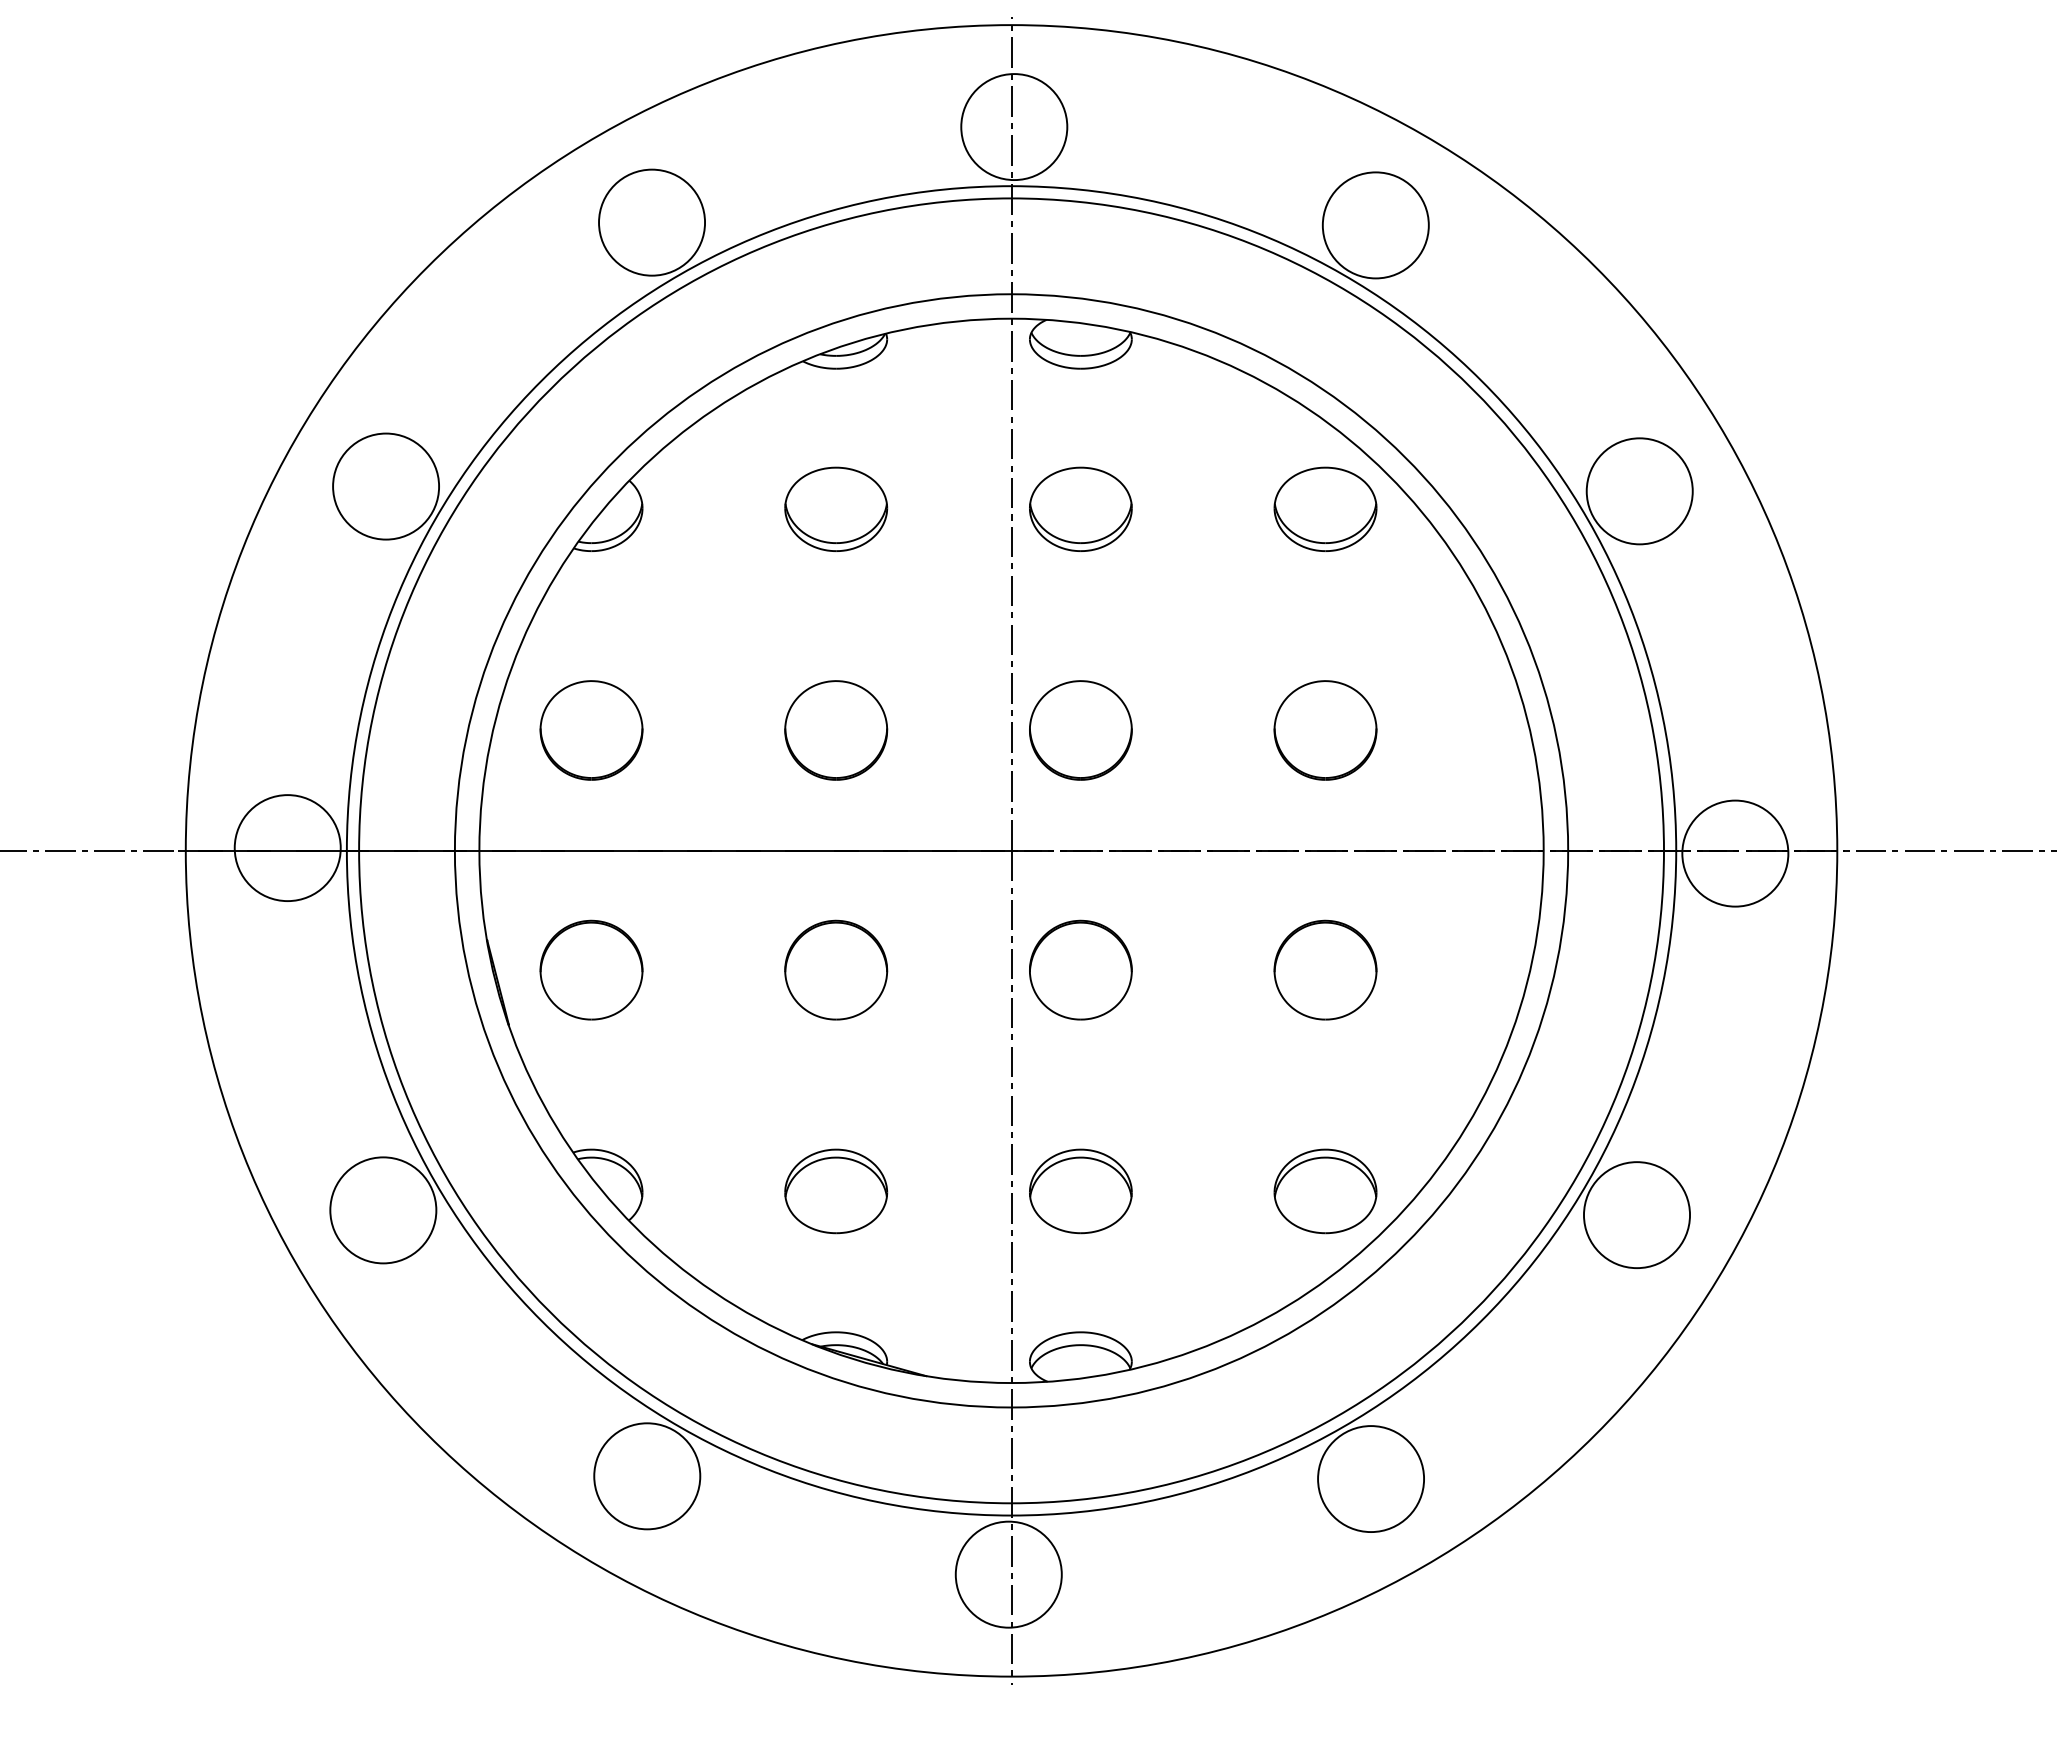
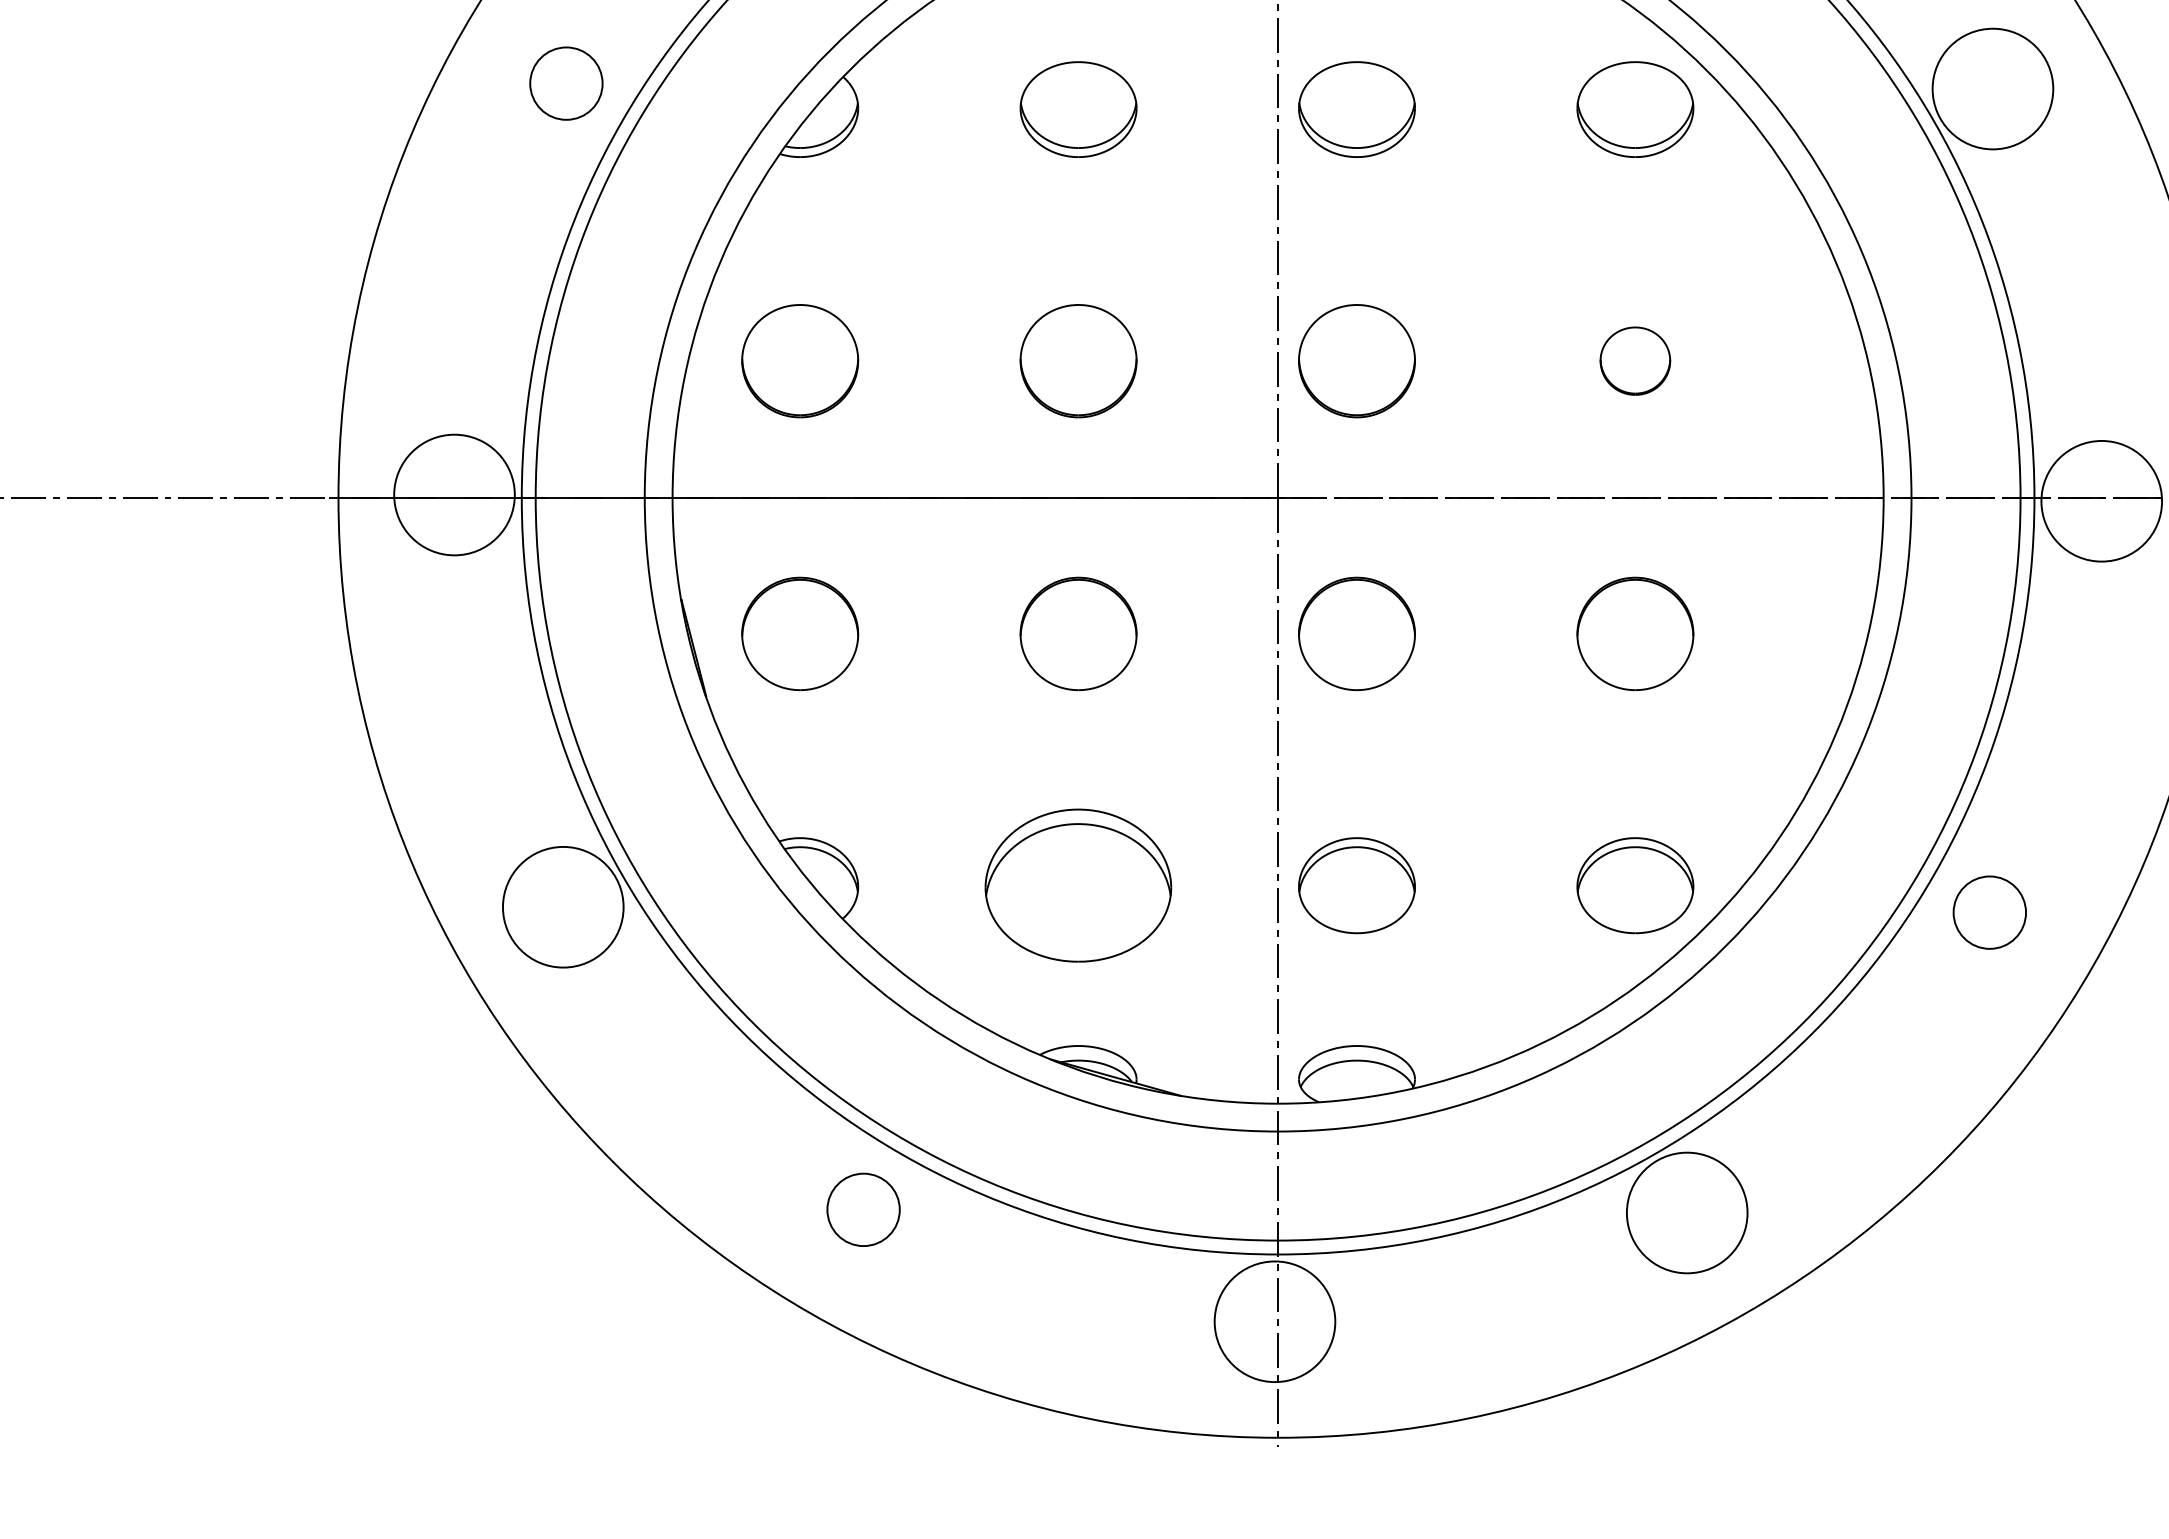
circle: (386, 486) -> (566, 83), size x0.6
part: (1325, 730) -> (1635, 361), size x0.6
part: (836, 1191) -> (1078, 885), size x1.6
circle: (1636, 1215) -> (1989, 913), size x0.6
circle: (647, 1476) -> (863, 1210), size x0.6

